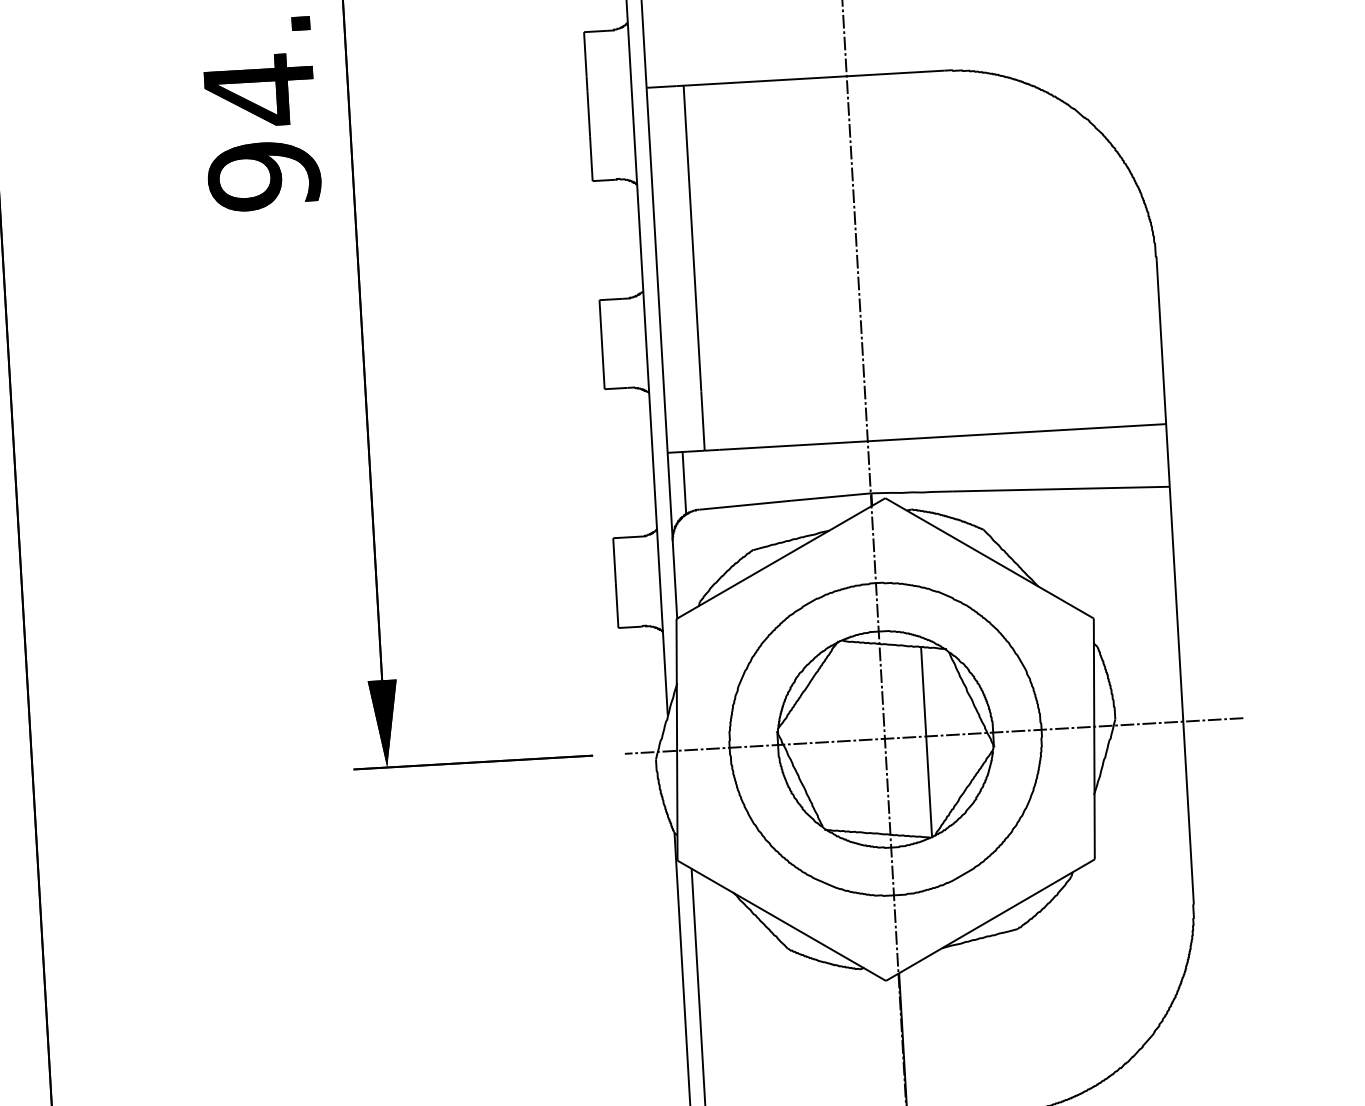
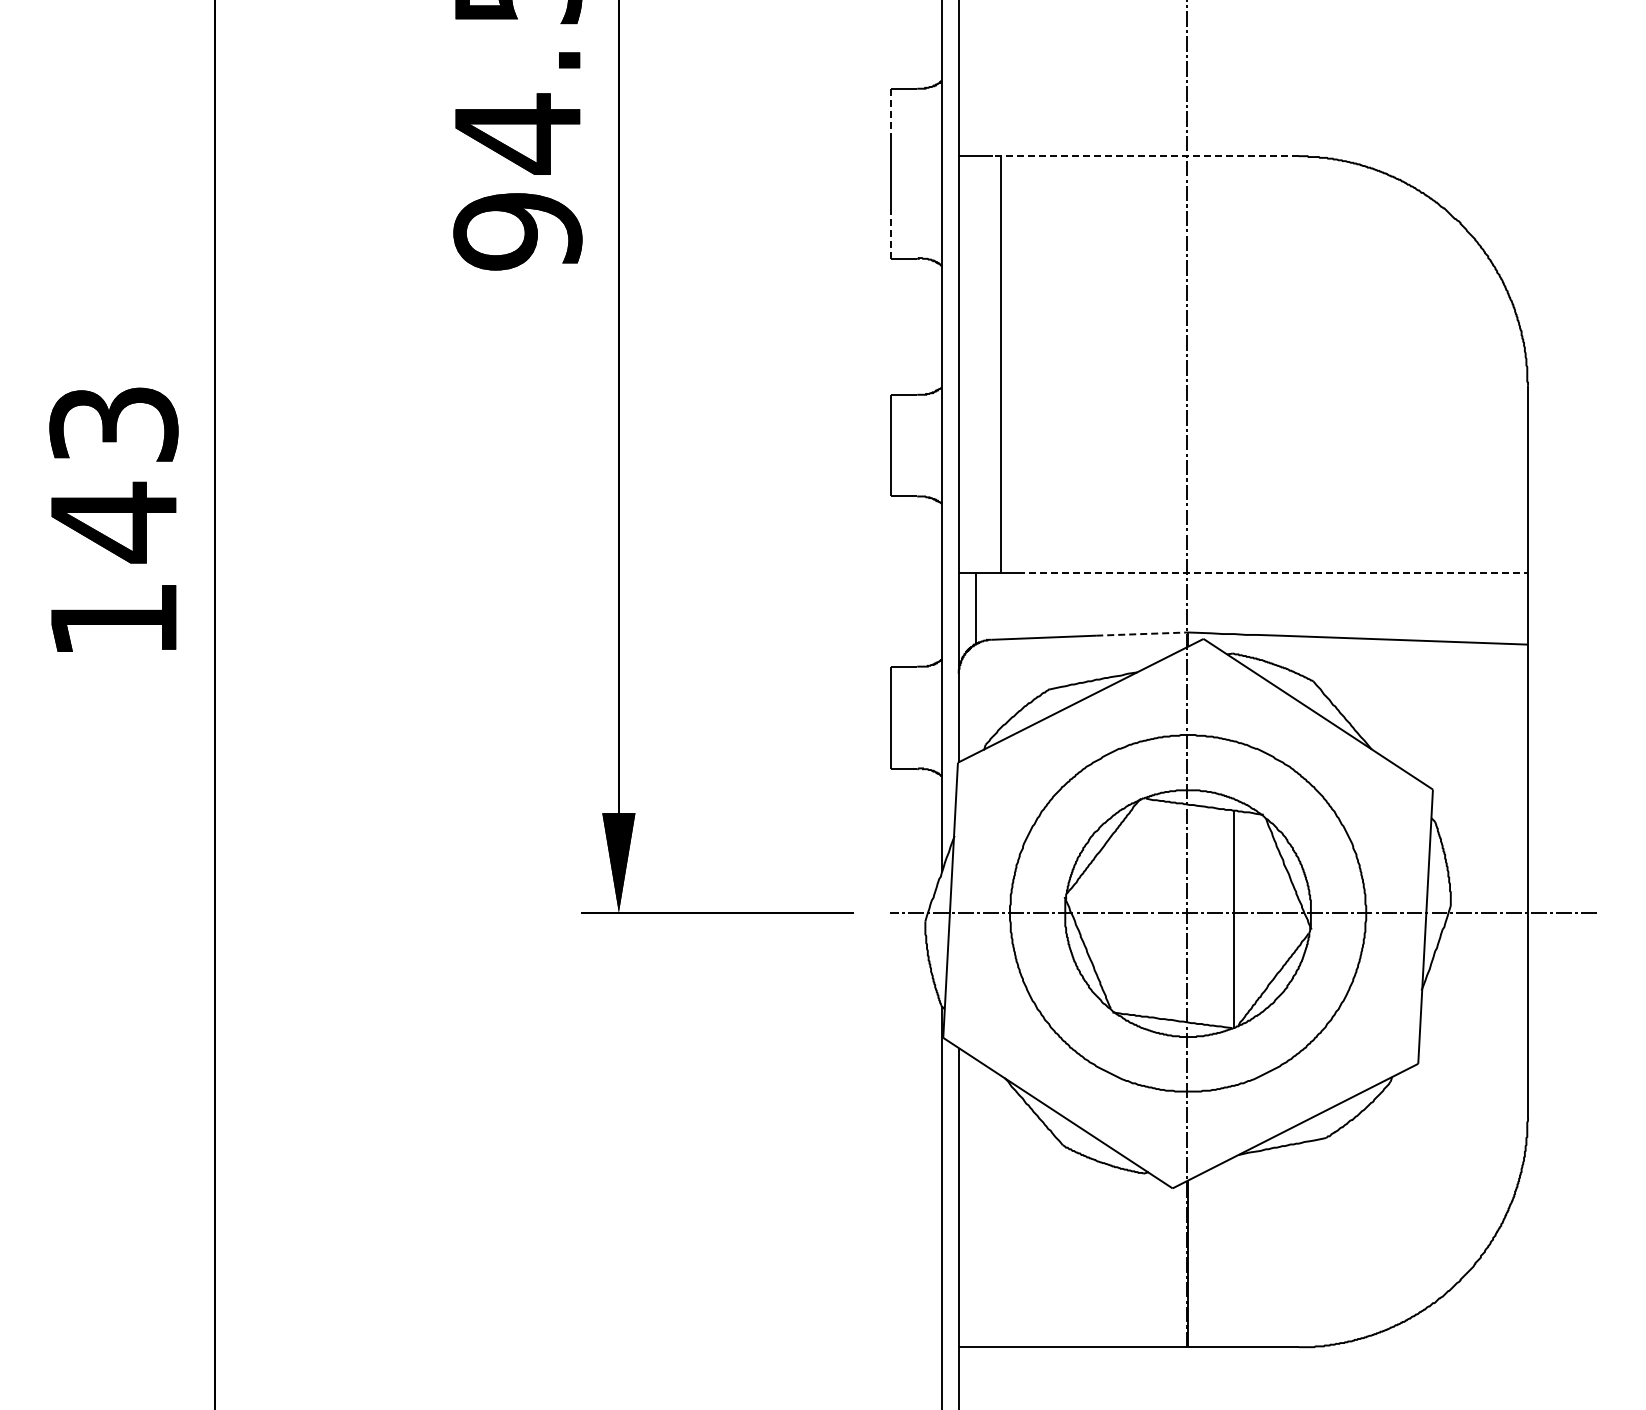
line: (585, 54) -> (891, 114), solid -> dashed
line: (810, 78) -> (1145, 156), solid -> dashed
line: (591, 158) -> (891, 233), solid -> dashed
line: (943, 437) -> (1273, 573), solid -> dashed
line: (831, 497) -> (1142, 634), solid -> dashed

